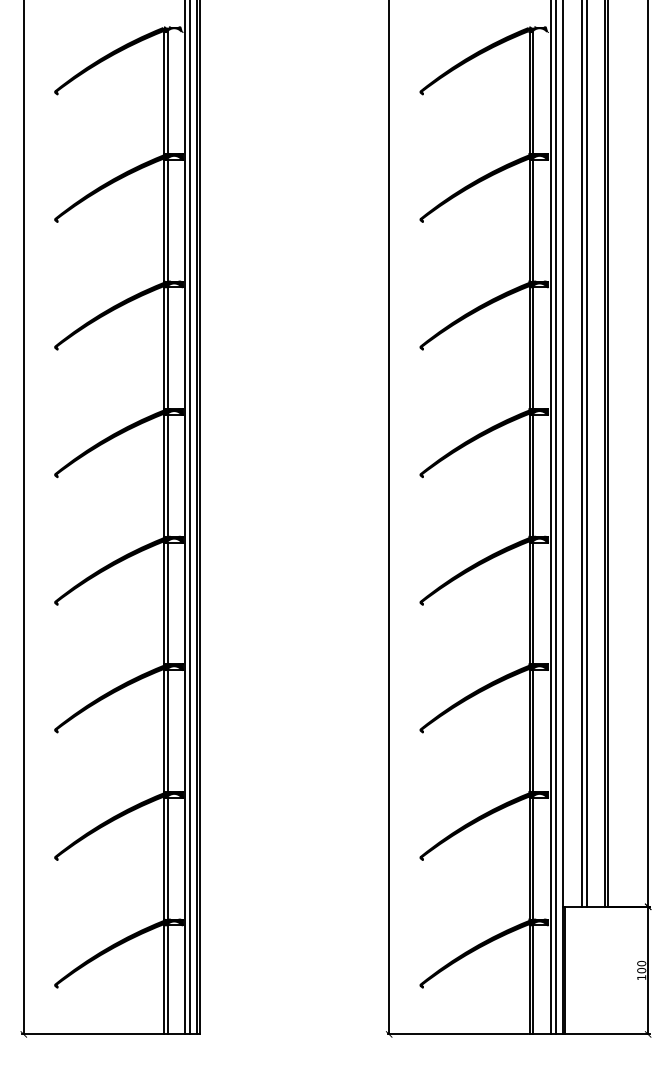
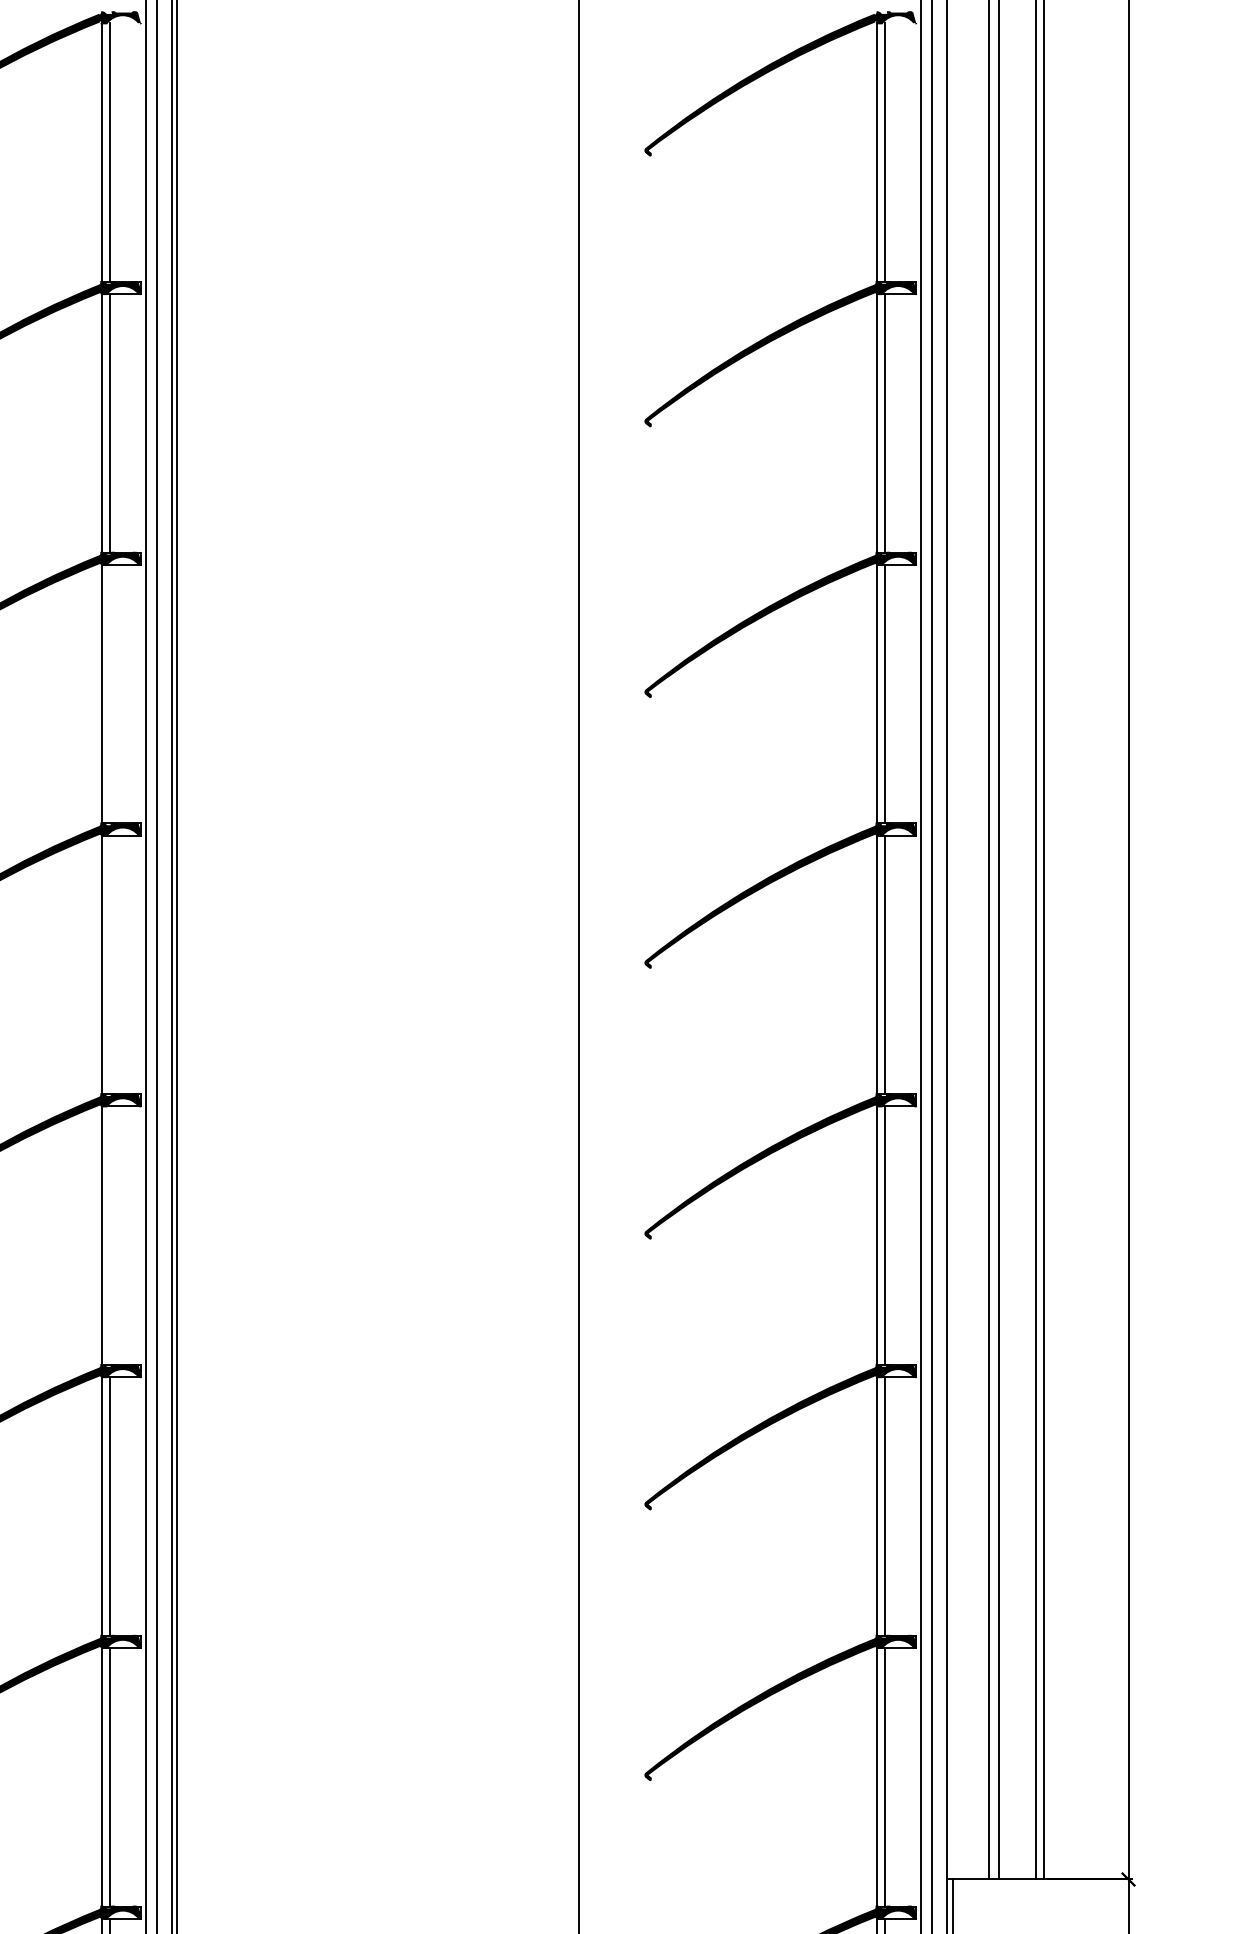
line: (168, 348) -> (110, 694), removed
line: (168, 475) -> (110, 964), removed
line: (168, 603) -> (110, 1235), removed

